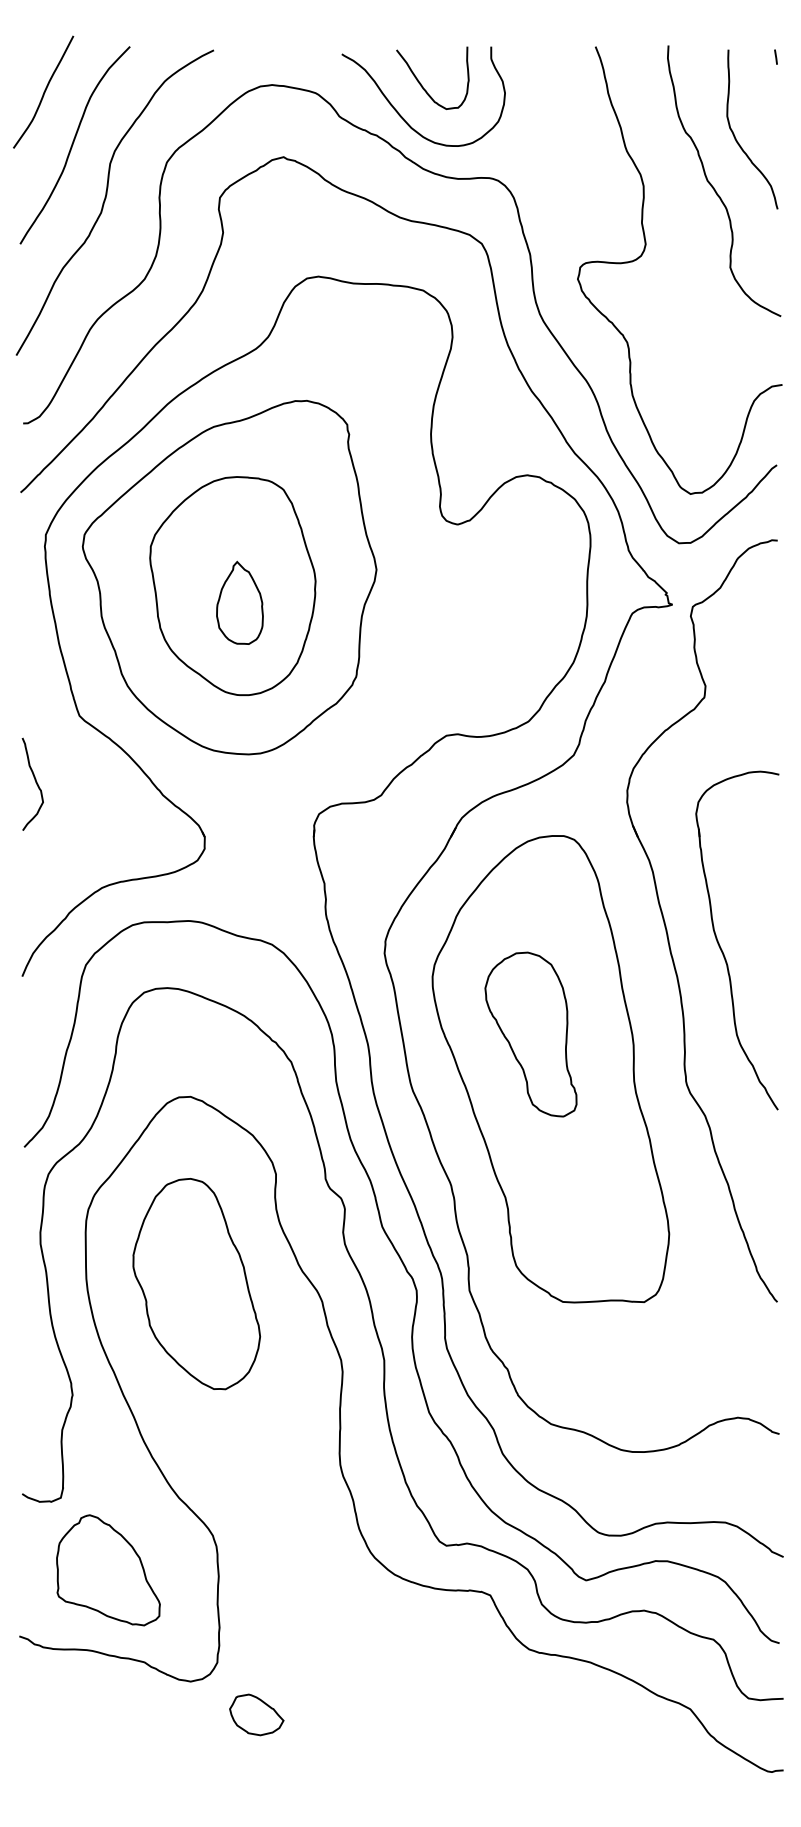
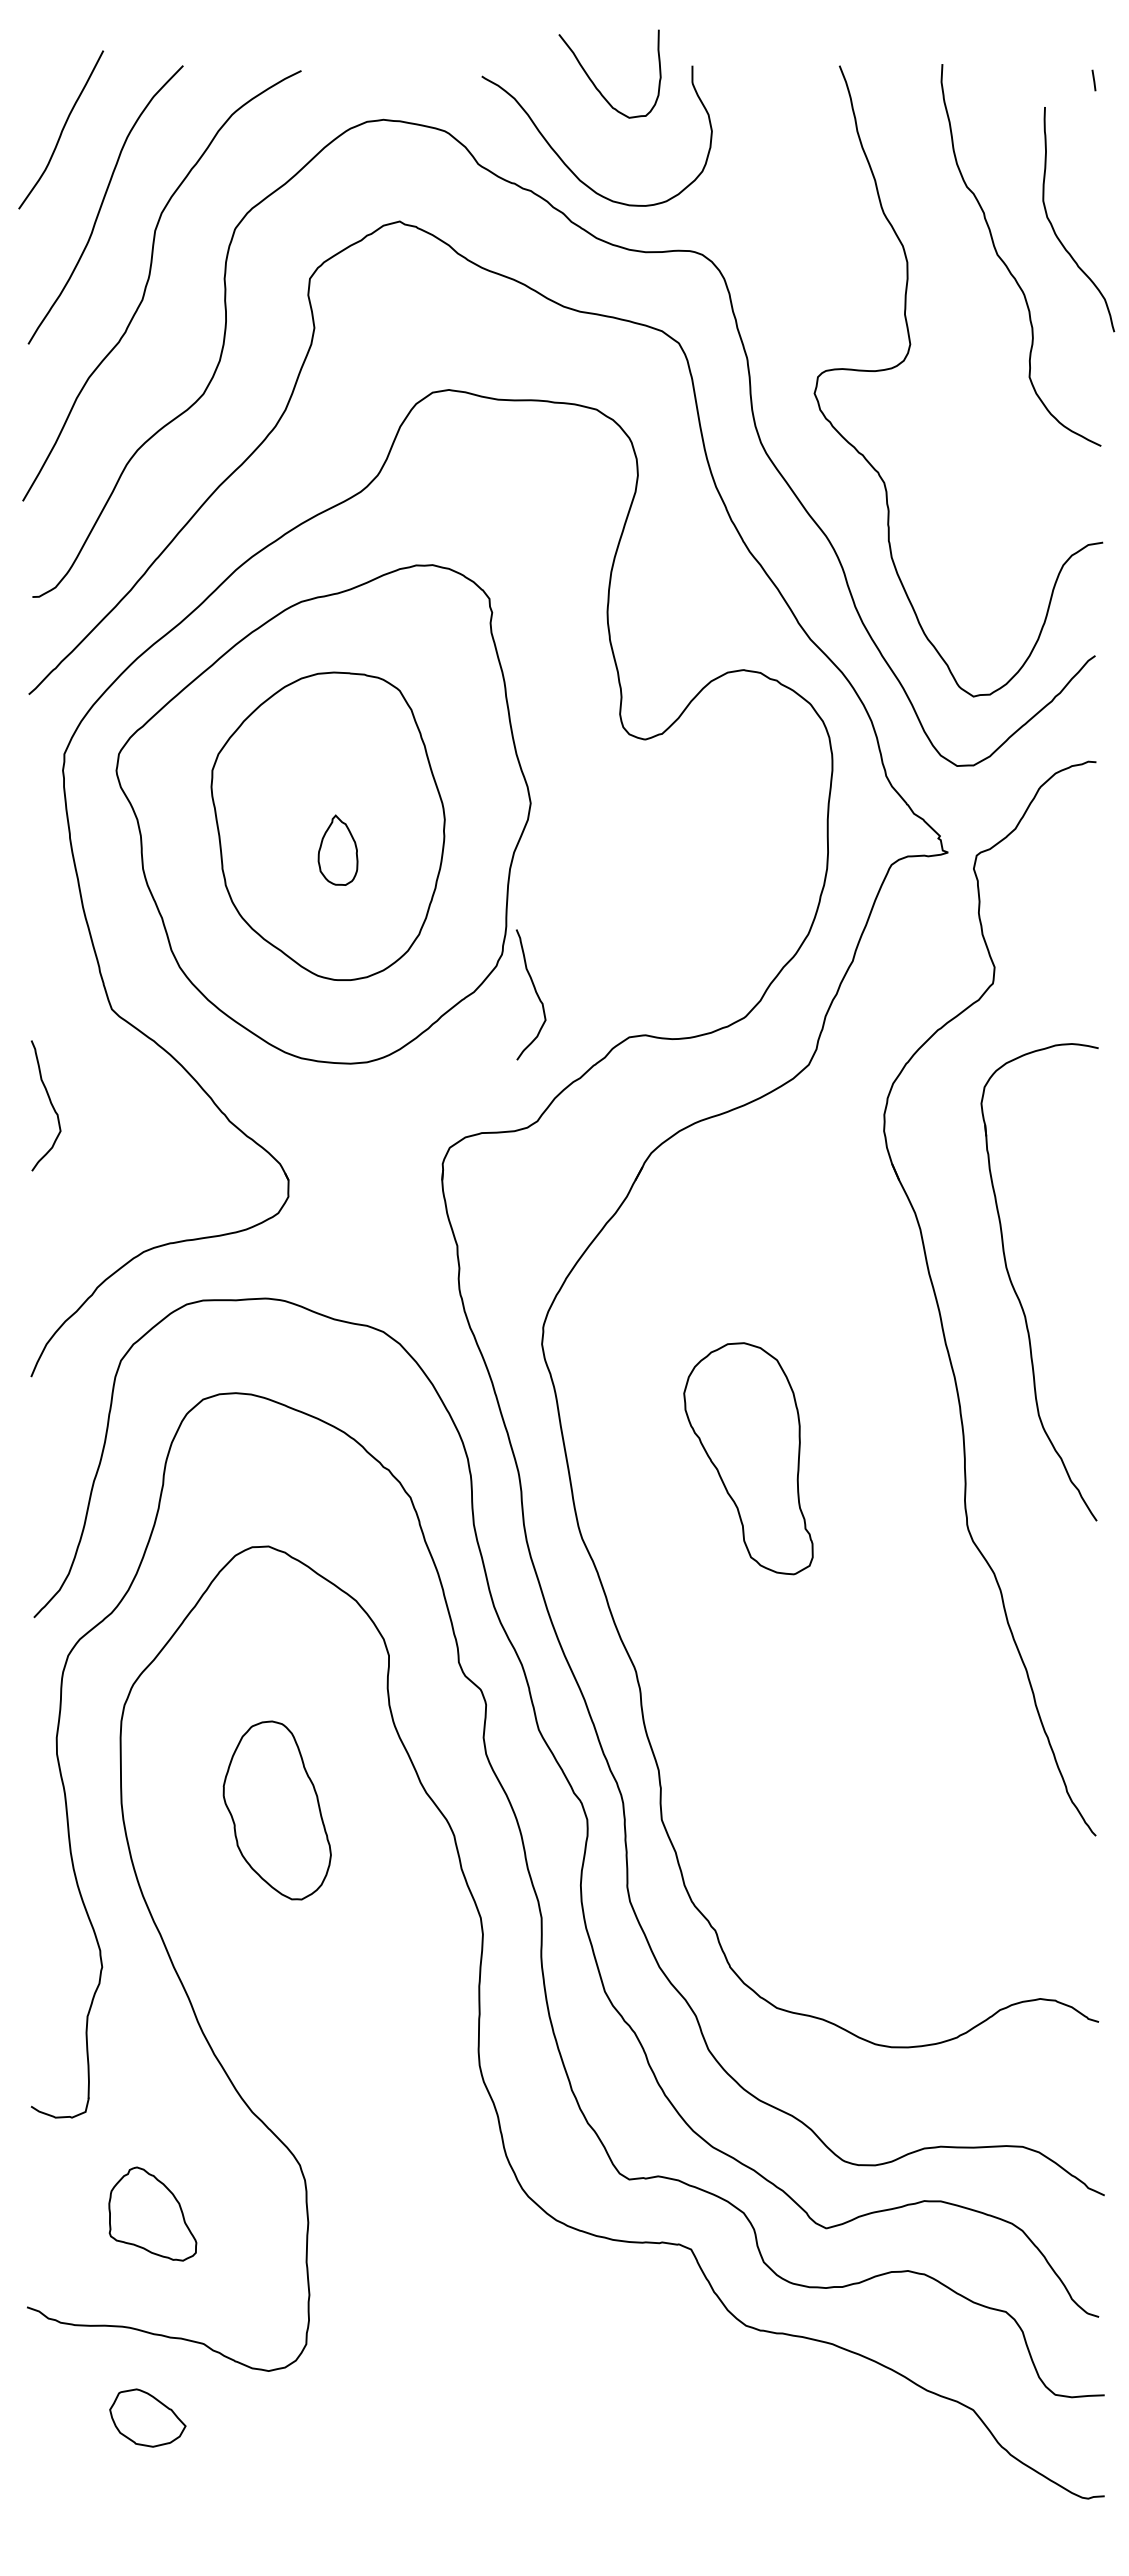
curve: (421, 84) -> (594, 83), moved
curve: (735, 137) -> (1055, 231), moved
part: (239, 603) -> (337, 850), size x0.6
curve: (379, 704) -> (535, 993), added
part: (720, 945) -> (1015, 1289), moved
part: (550, 1069) -> (776, 1507), removed
part: (196, 1284) -> (277, 1810), size x0.6
part: (108, 1569) -> (152, 2213), size x0.6
part: (256, 1714) -> (147, 2417), moved

